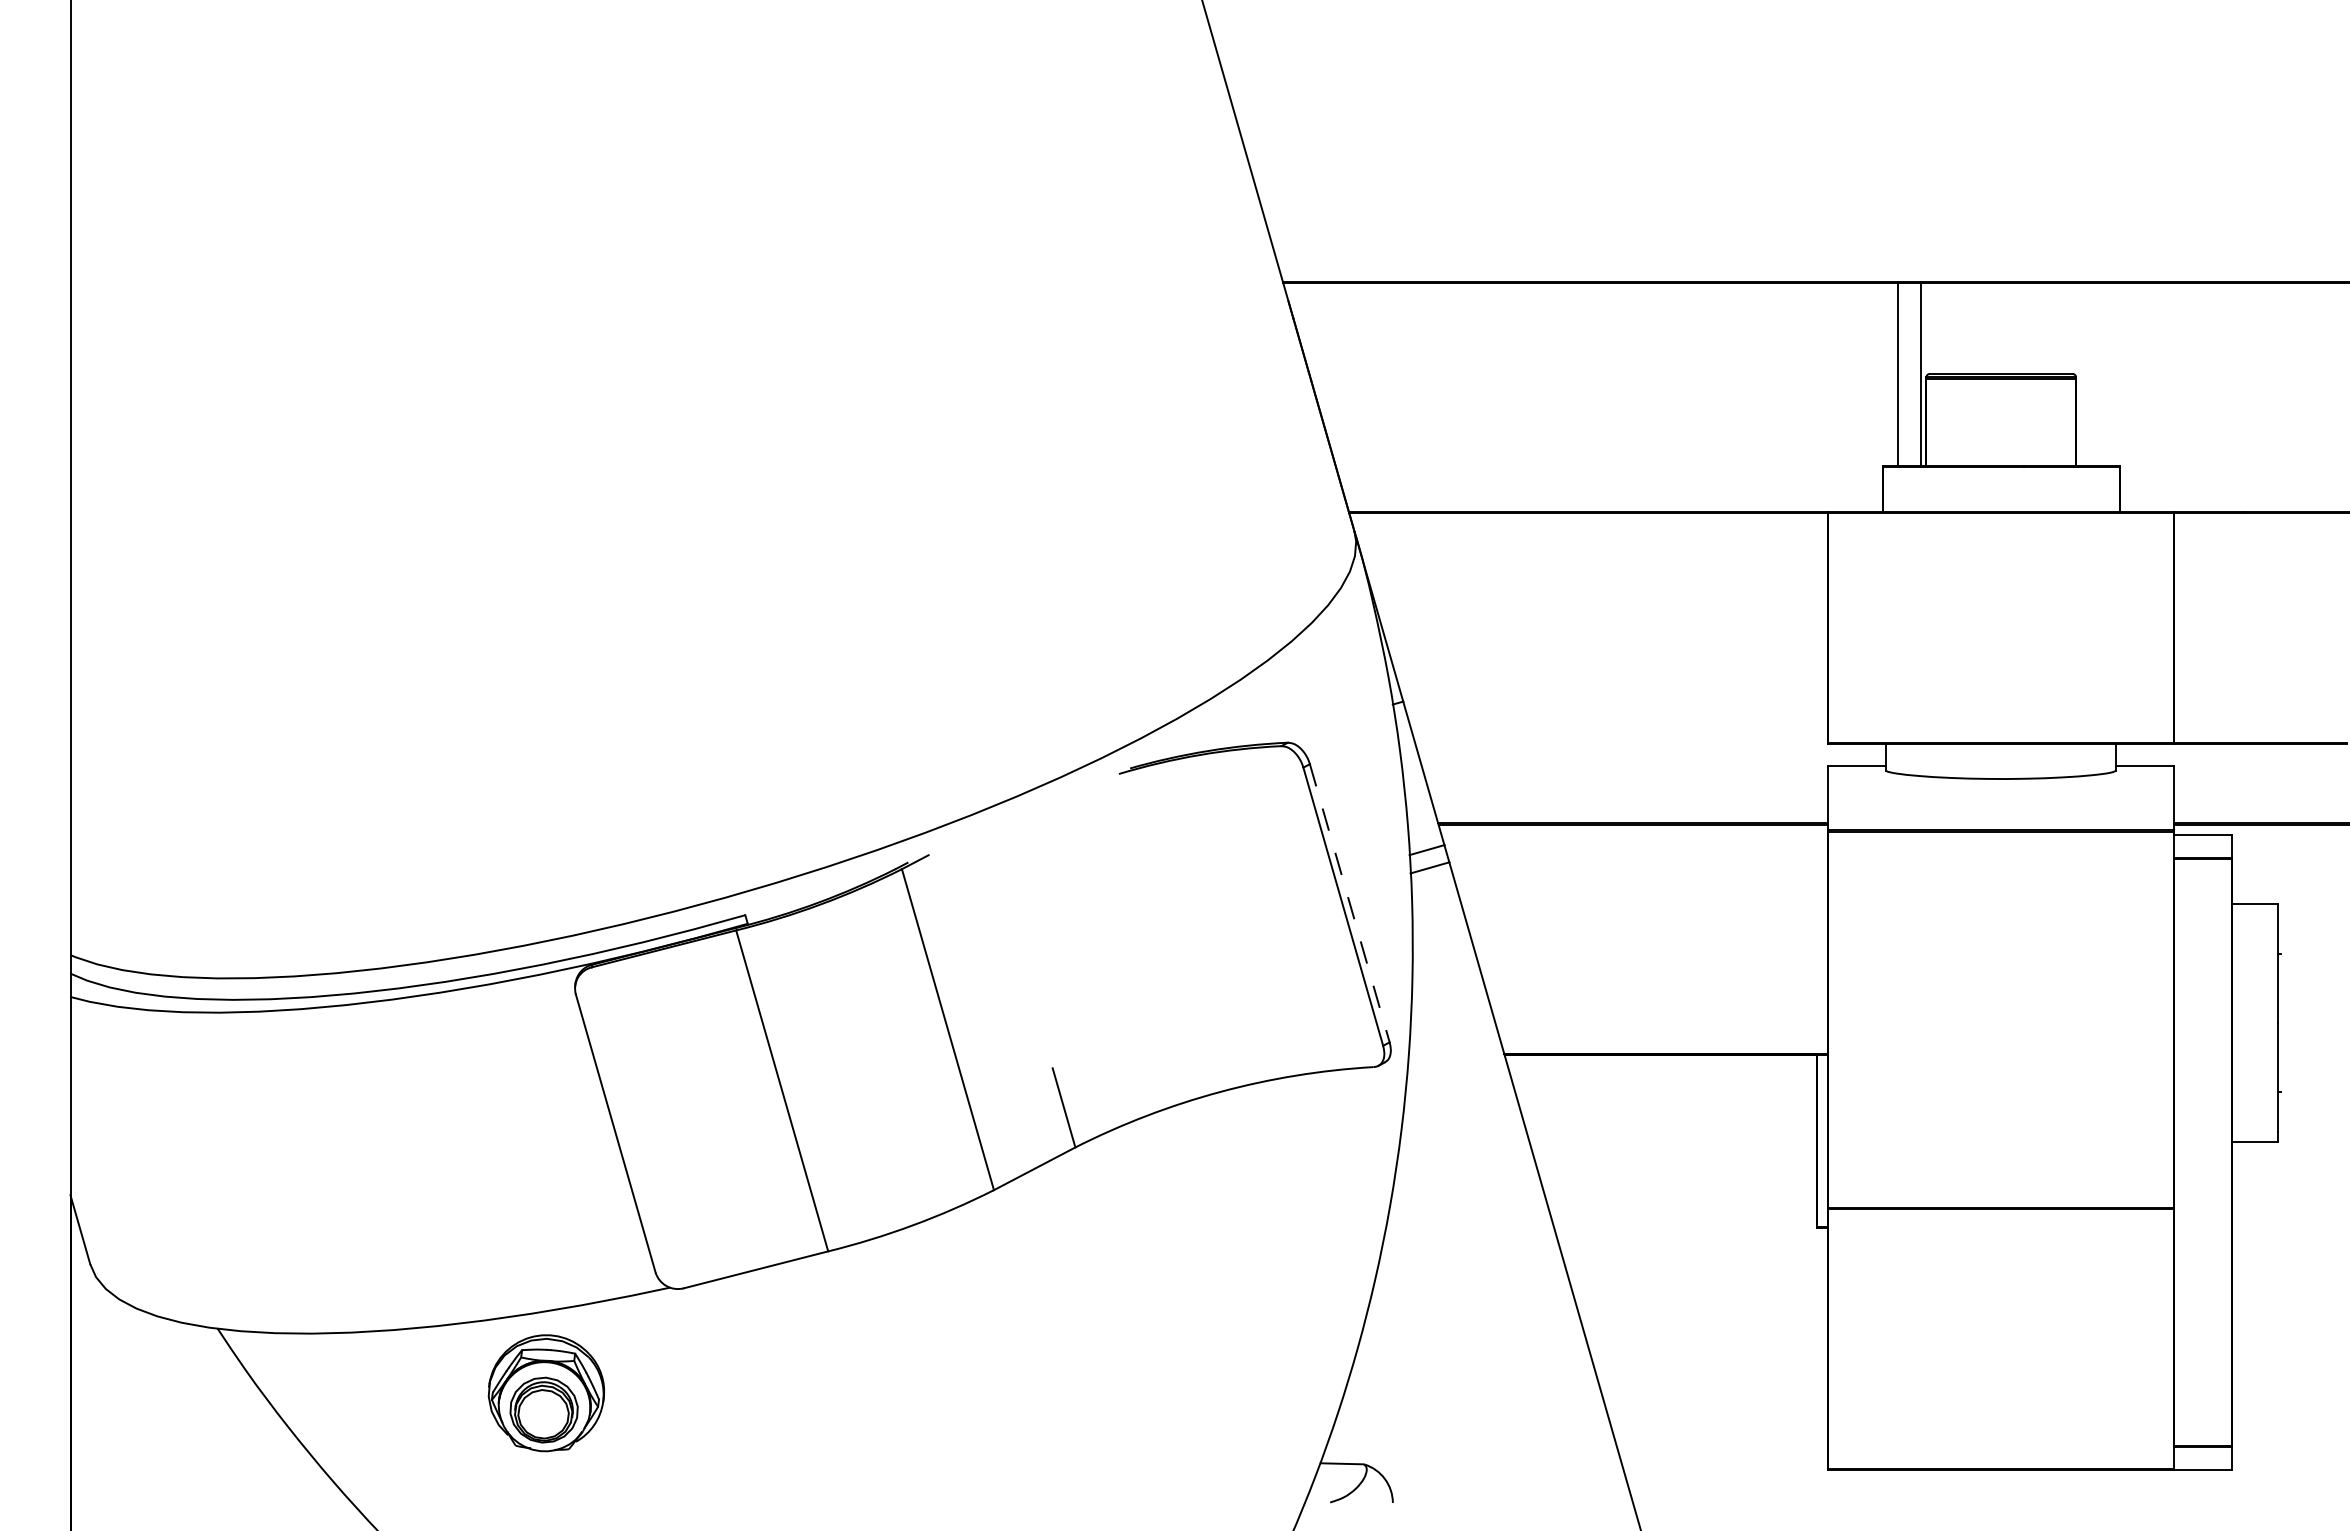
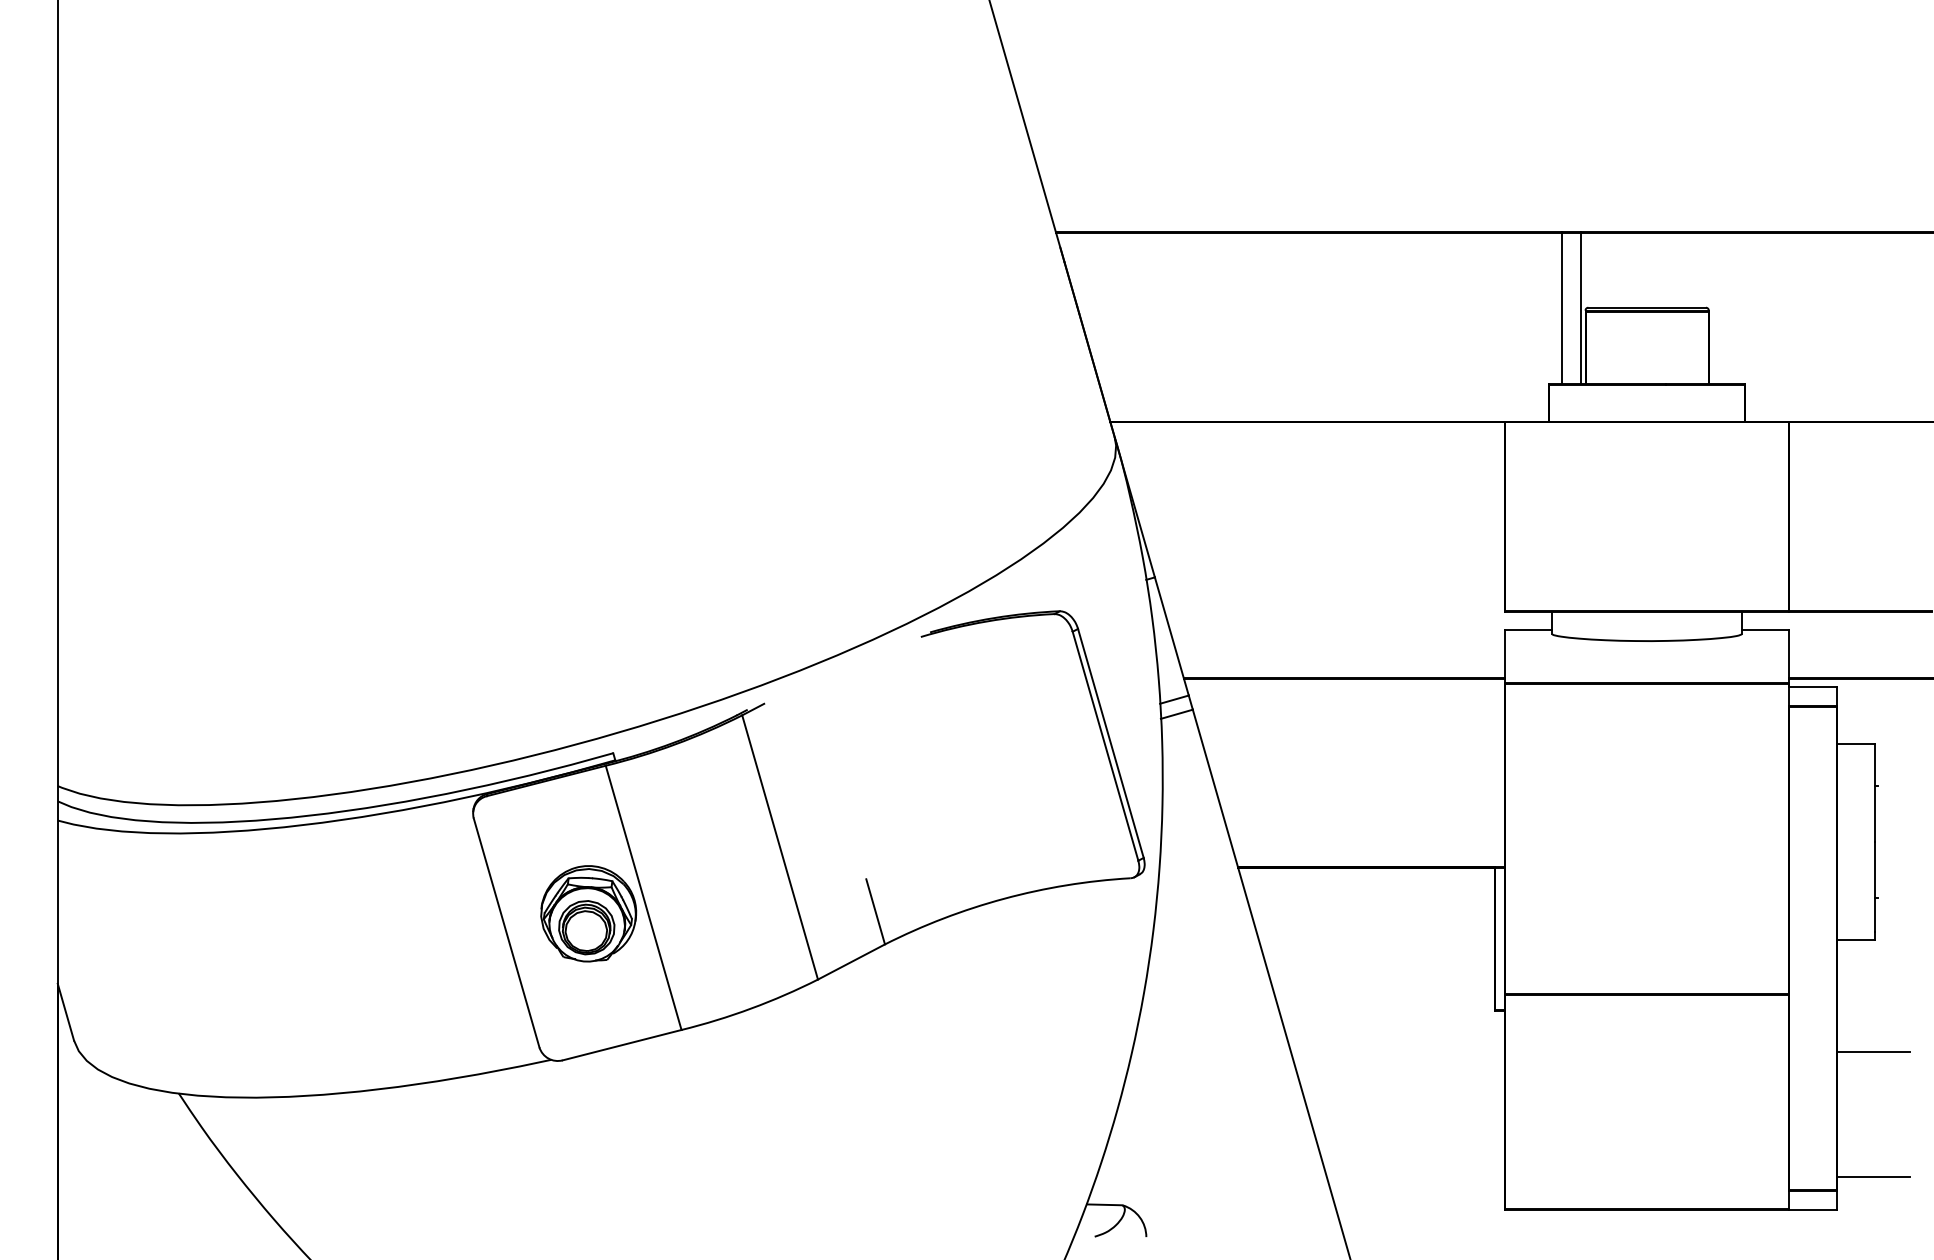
line: (1349, 903) -> (1110, 743), dashed -> solid
line: (2275, 1278) -> (1872, 1052), added
part: (546, 1393) -> (588, 914), moved
line: (2275, 1429) -> (1872, 1176), added

